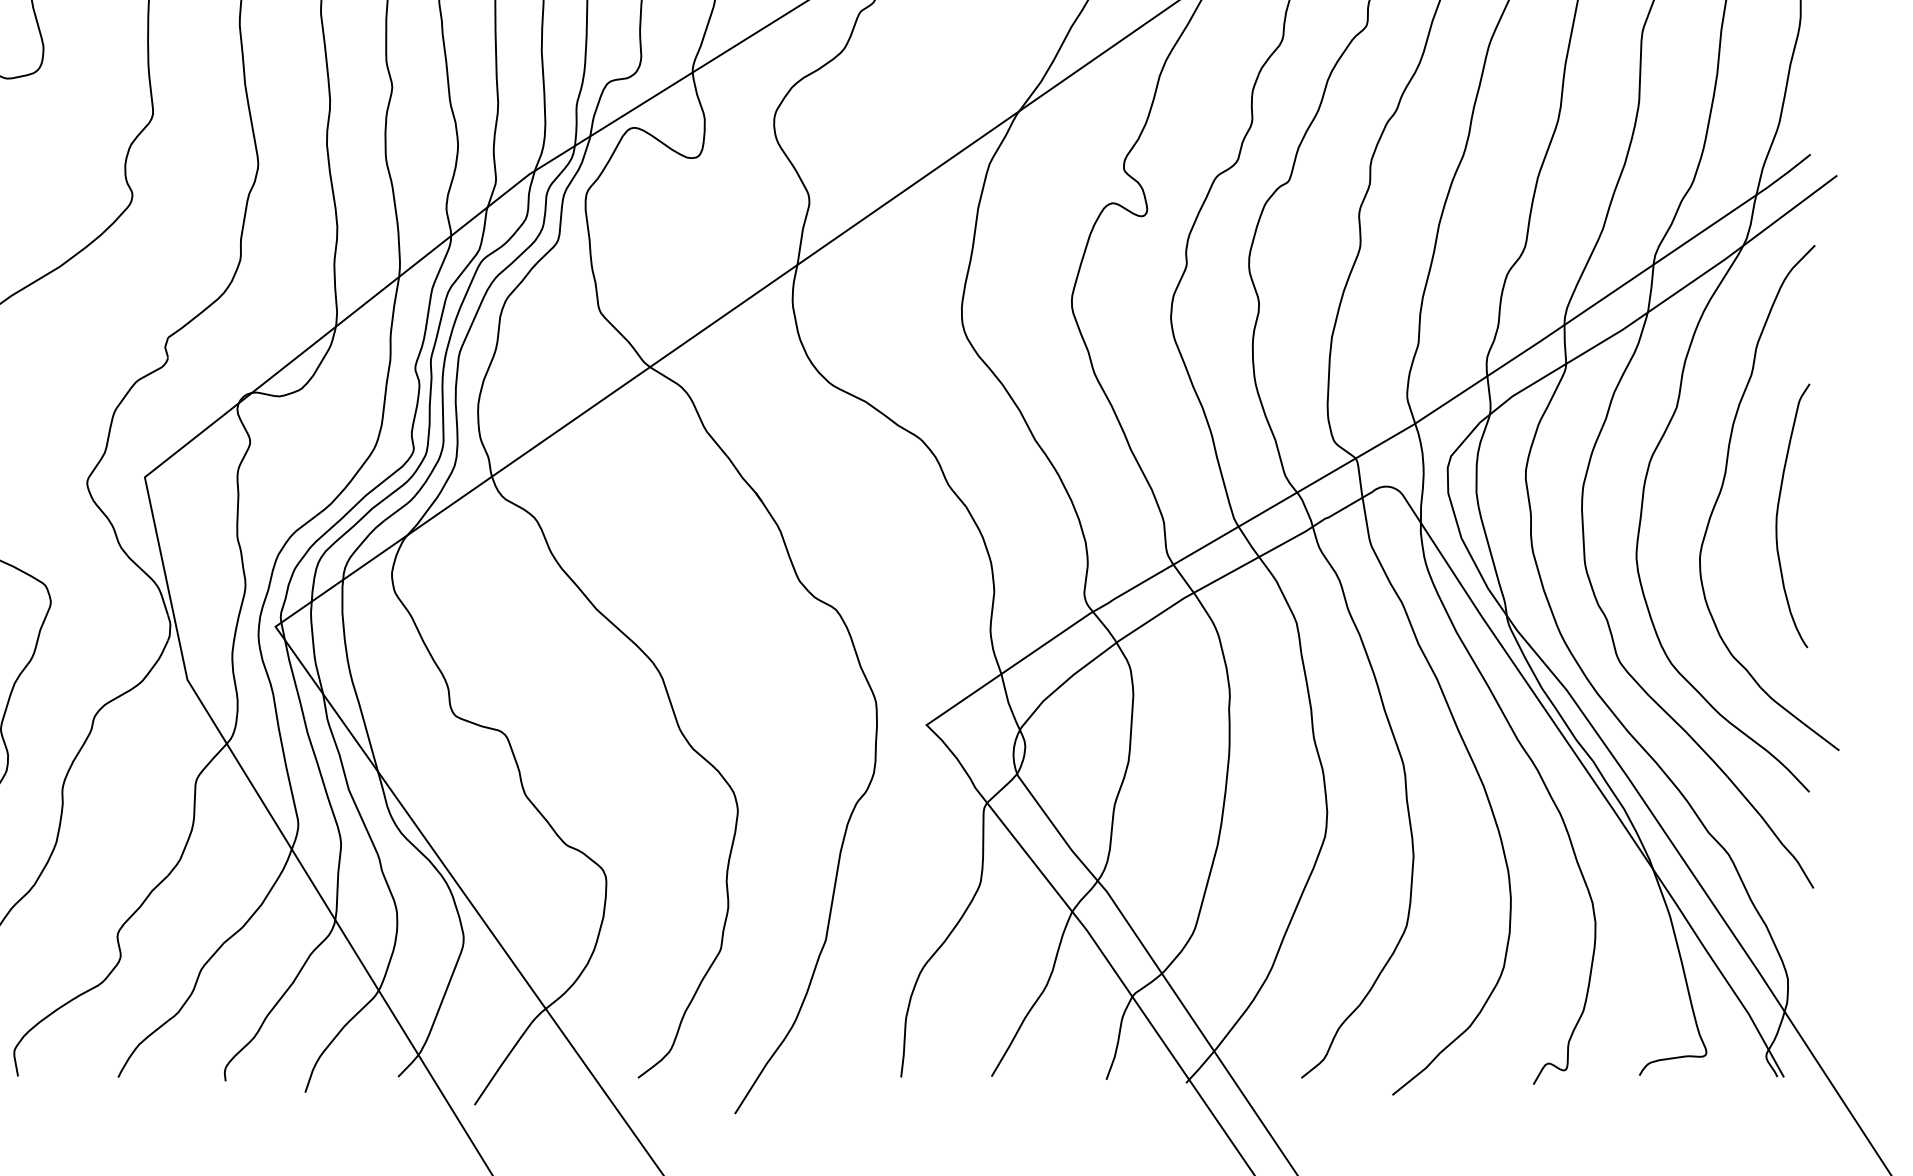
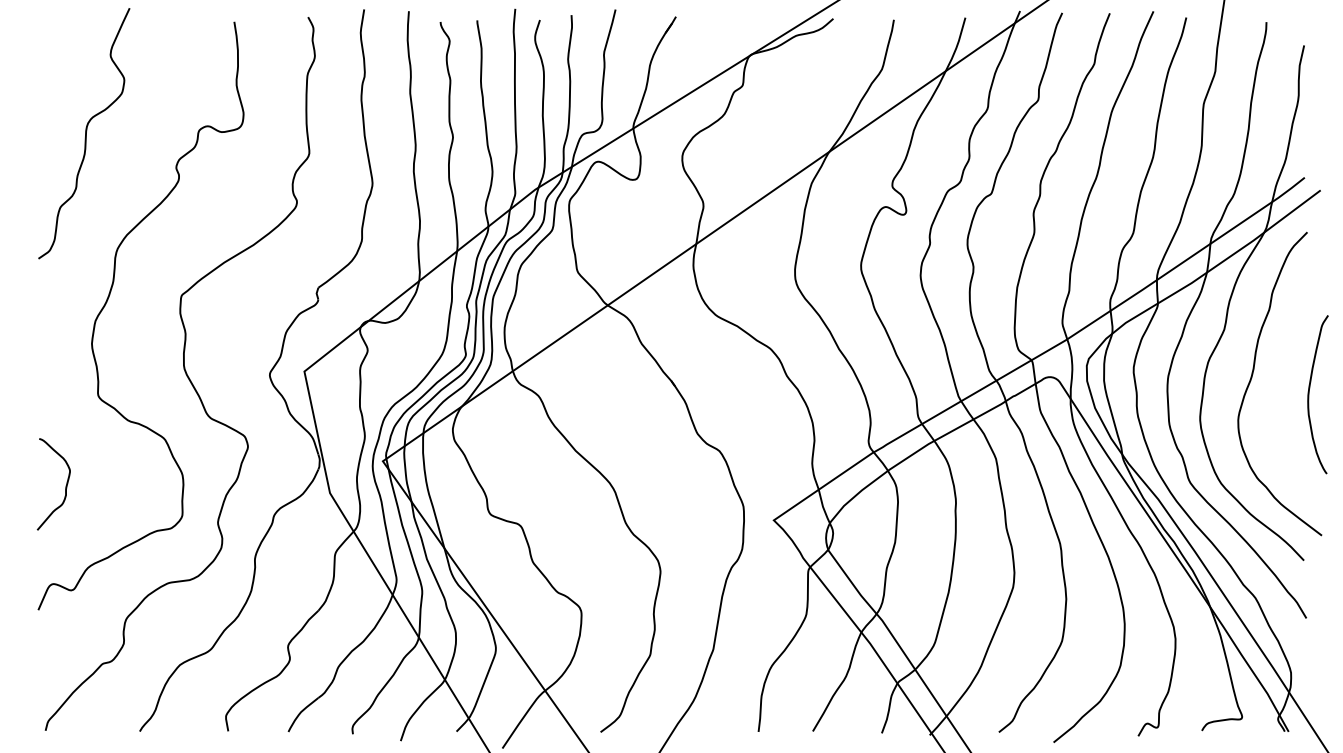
curve: (1778, 515) -> (1309, 394), moved

